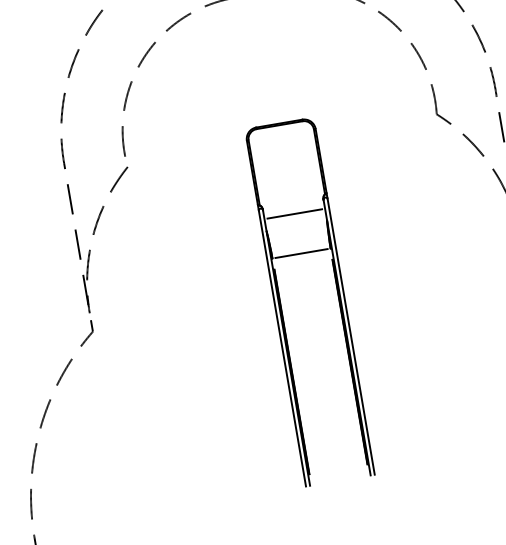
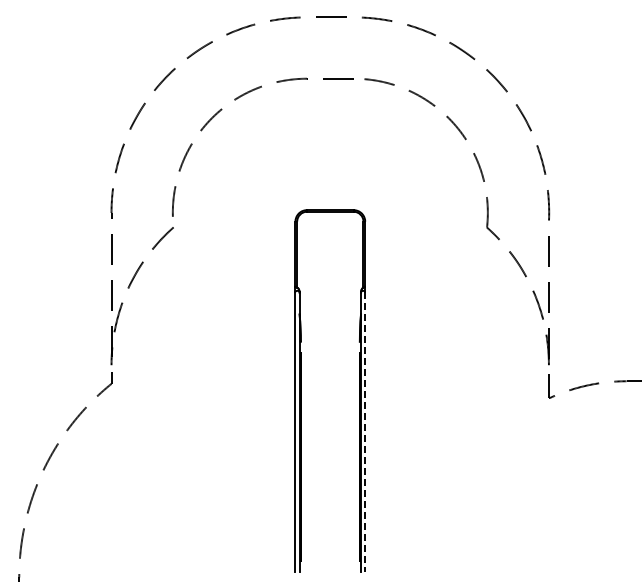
line: (294, 213) -> (330, 301), removed
line: (300, 253) -> (329, 341), removed
line: (351, 336) -> (365, 432), solid -> dashed

